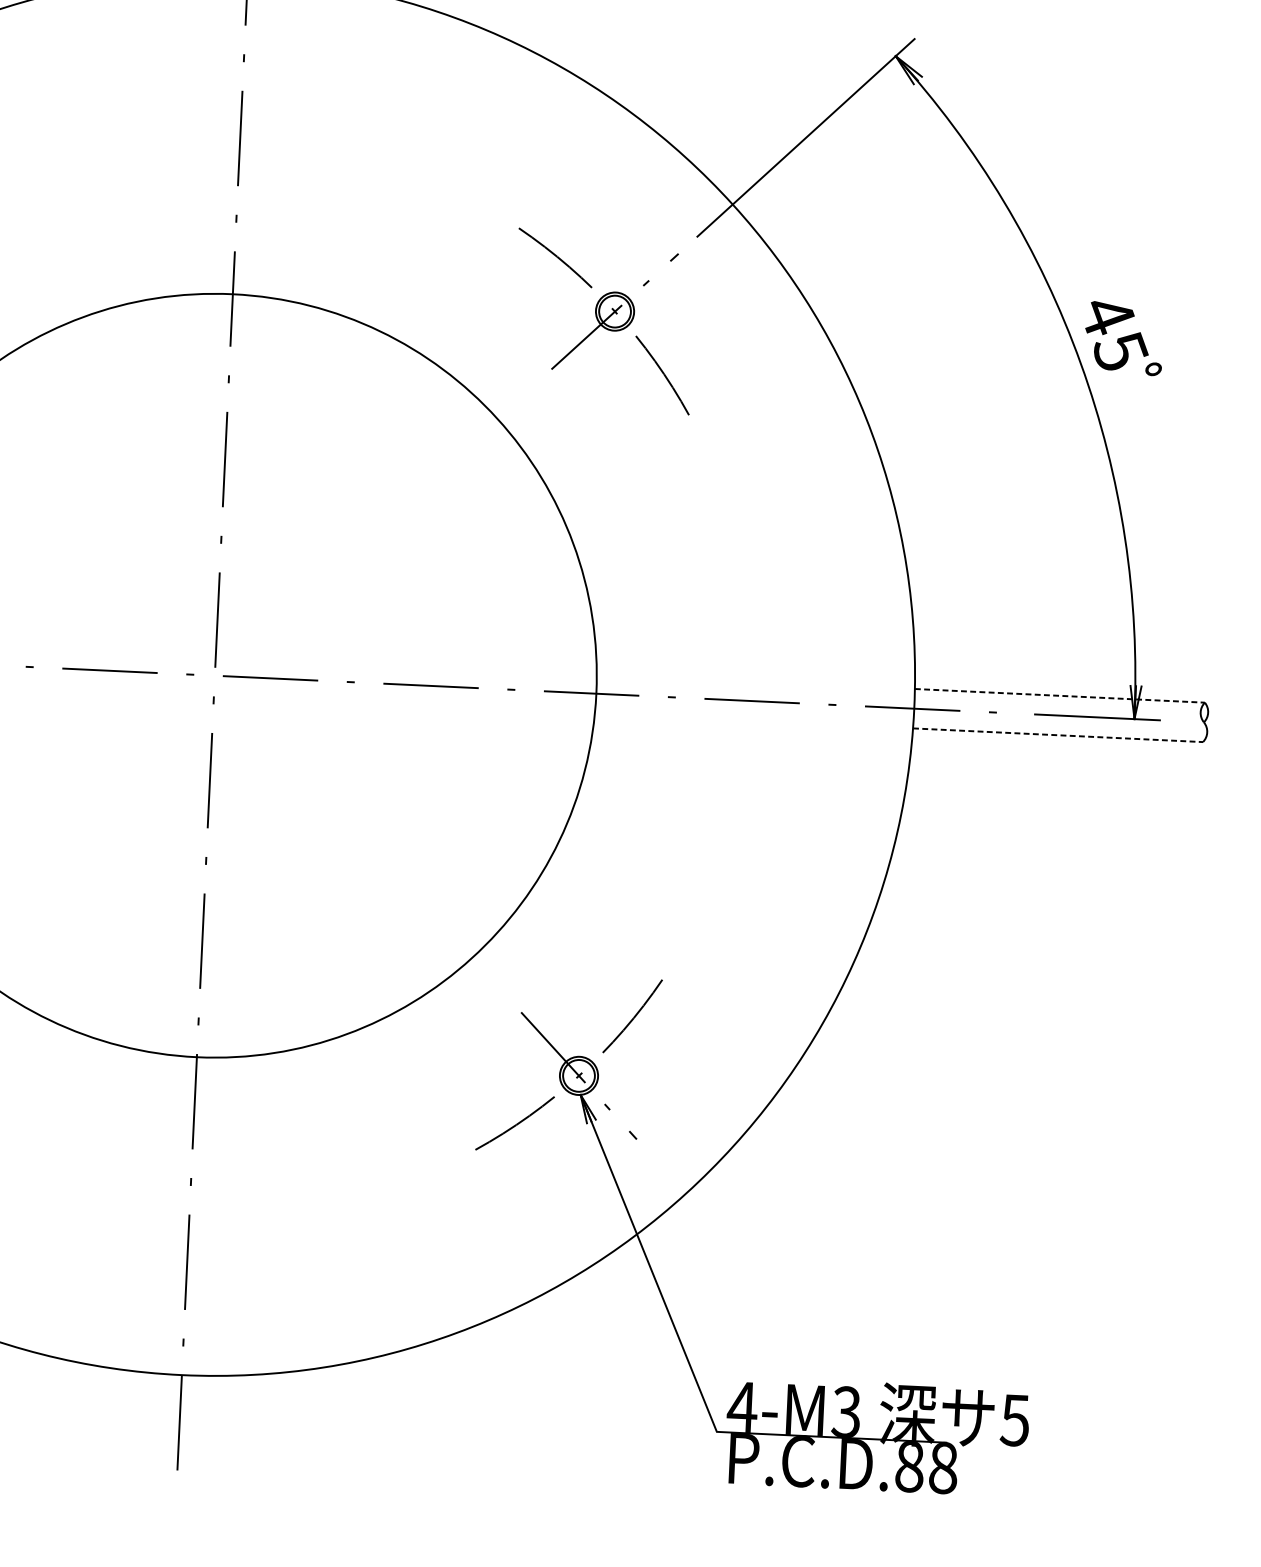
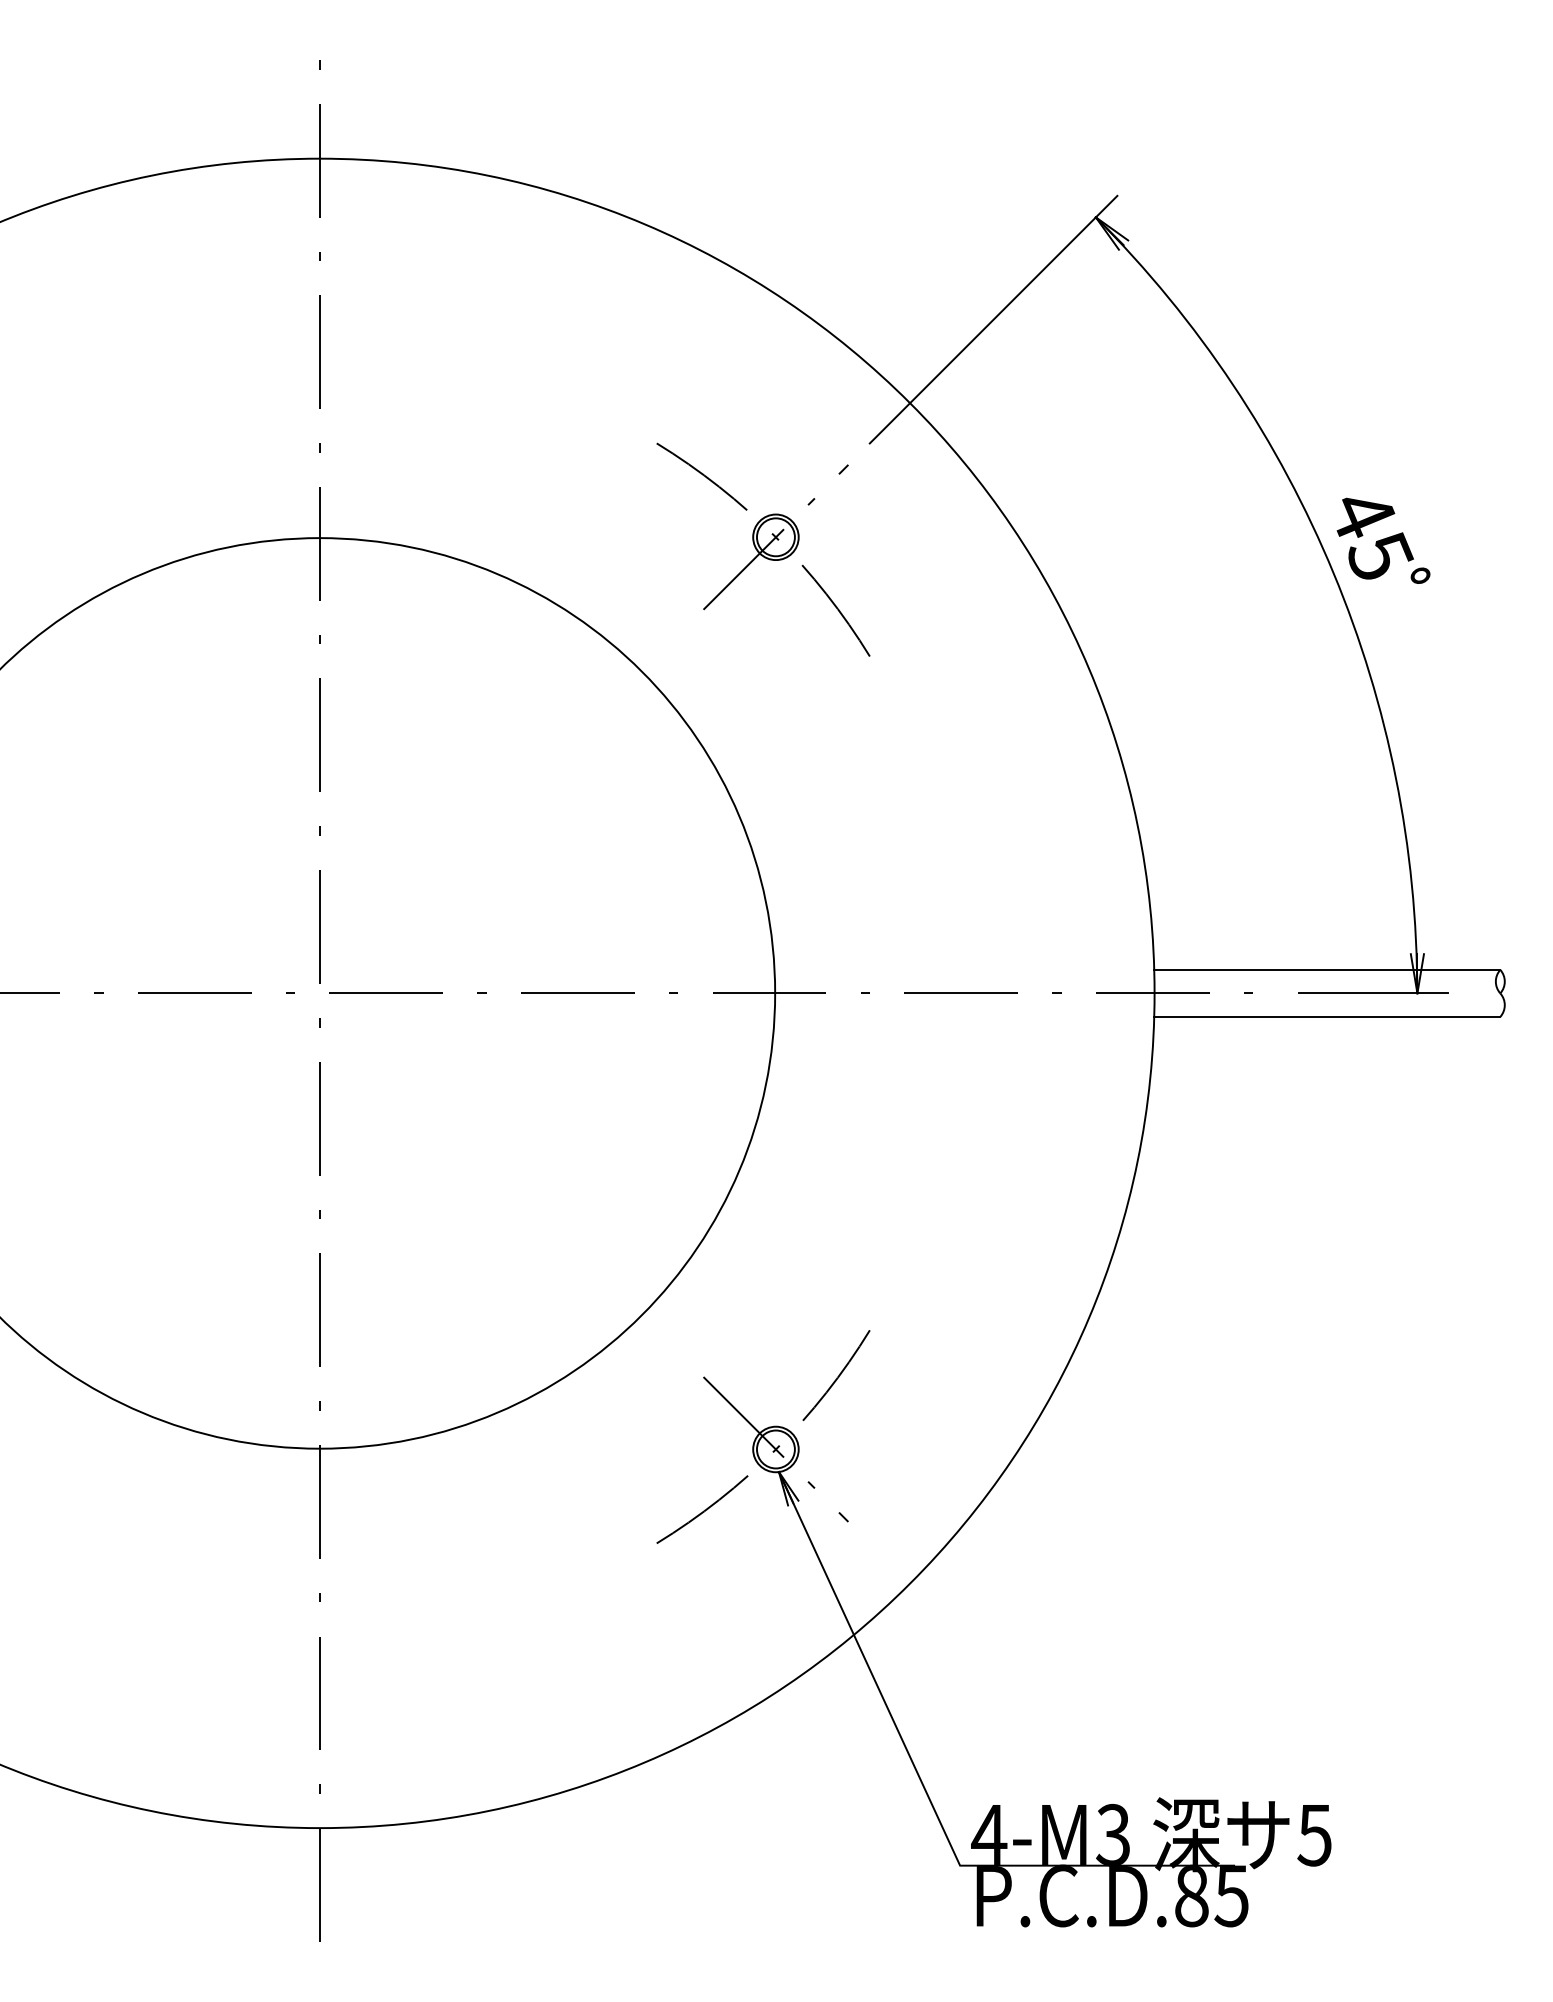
line: (1060, 695) -> (1327, 969), dashed -> solid
line: (1058, 734) -> (1327, 1016), dashed -> solid
text: (943, 1467) -> (1231, 1895), P.C.D.88 -> P.C.D.85

